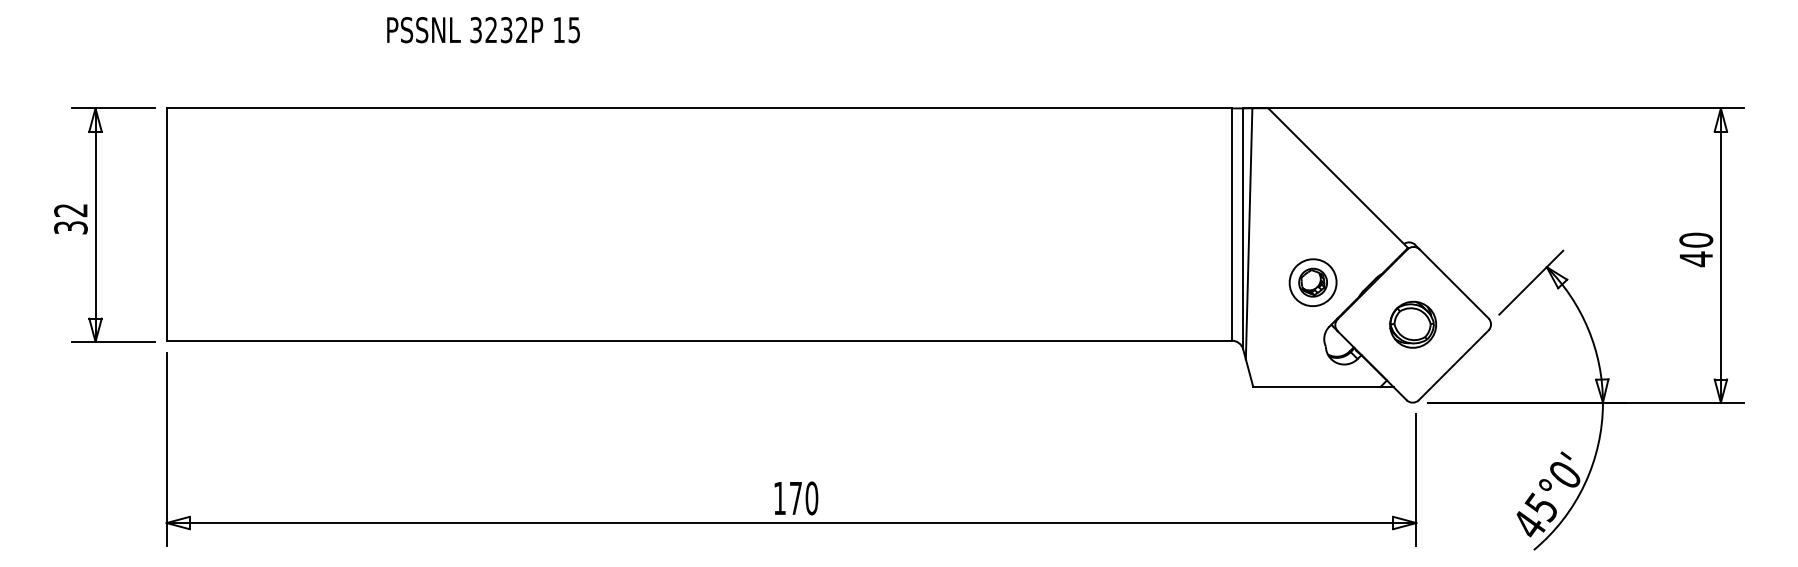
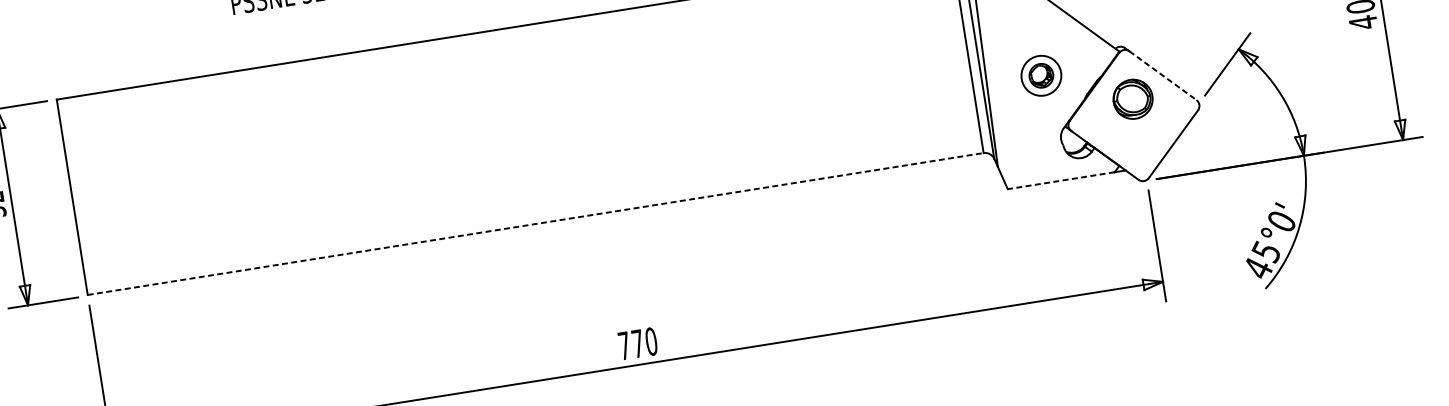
part: (1312, 282) -> (1040, 75), moved
line: (1454, 283) -> (1163, 75), solid -> dashed
part: (1413, 324) -> (1133, 99), moved
line: (699, 340) -> (535, 223), solid -> dashed
line: (1316, 387) -> (1061, 181), solid -> dashed
text: (779, 498) -> (624, 346), 170 -> 770

